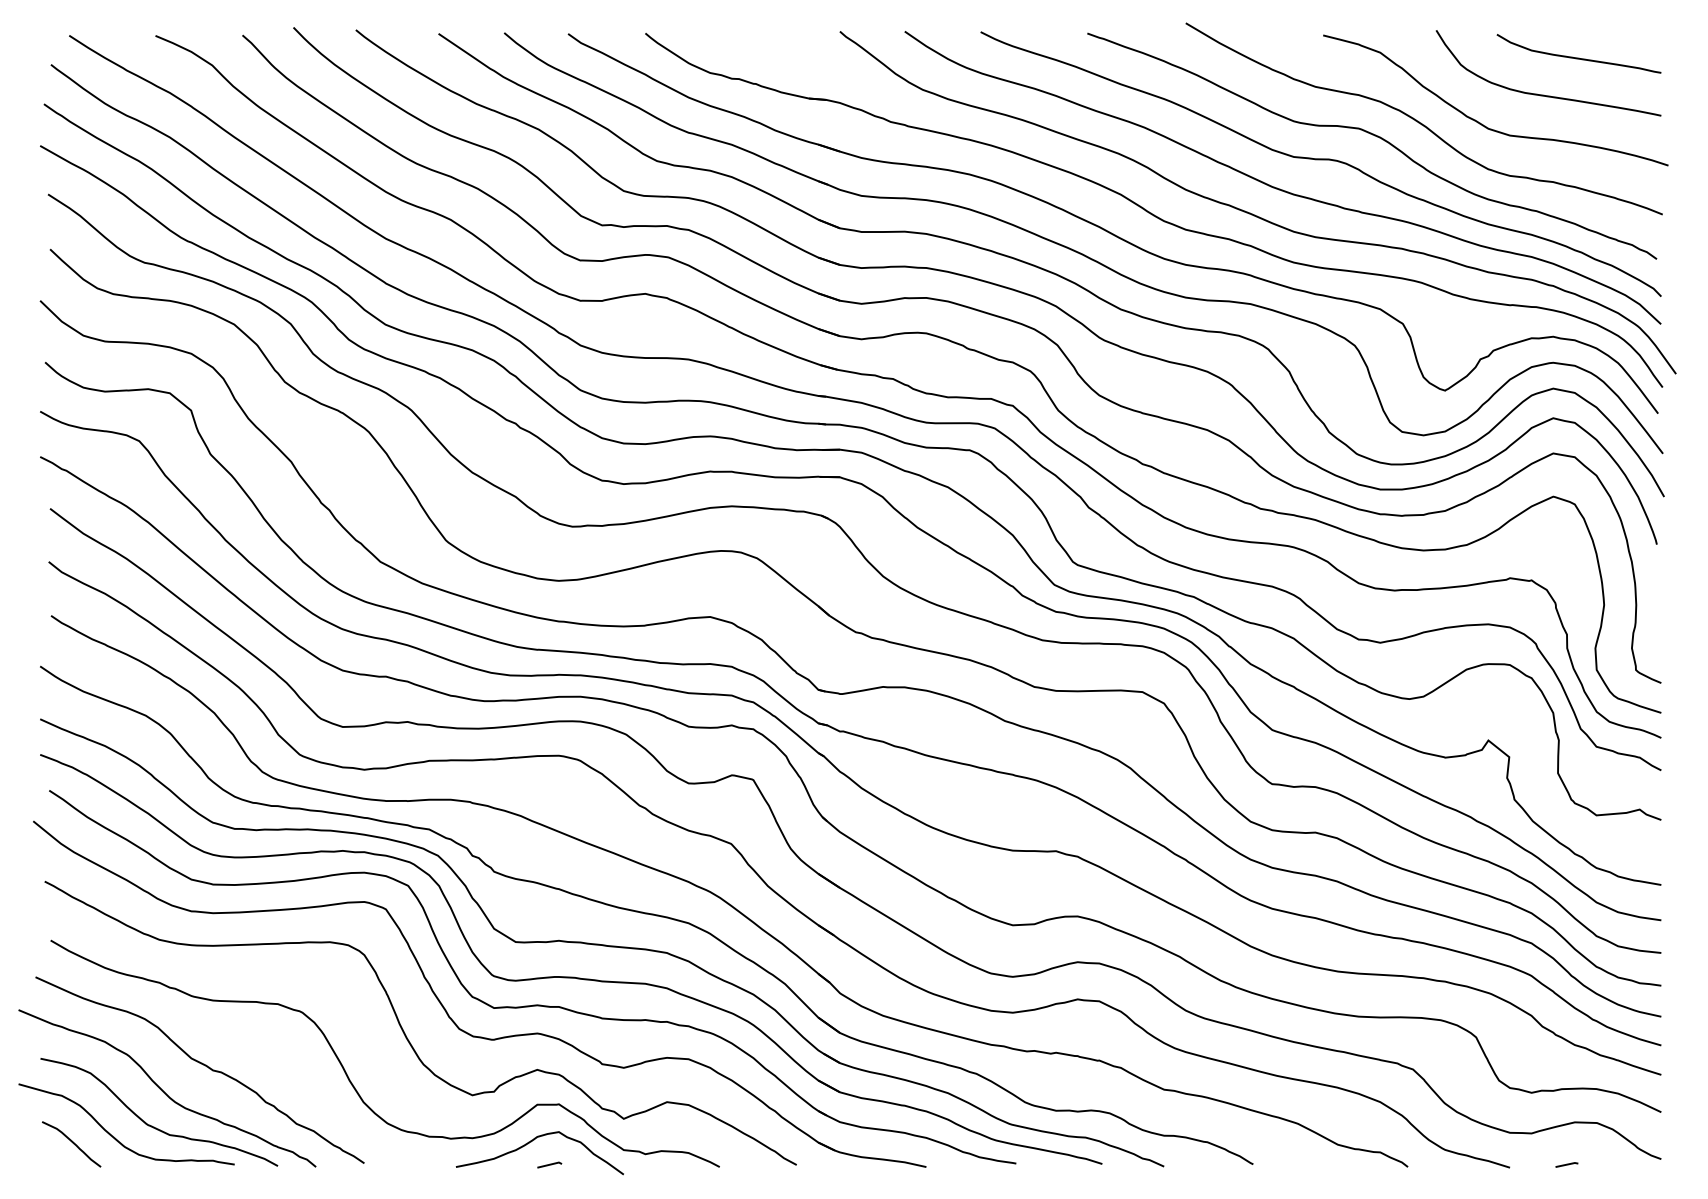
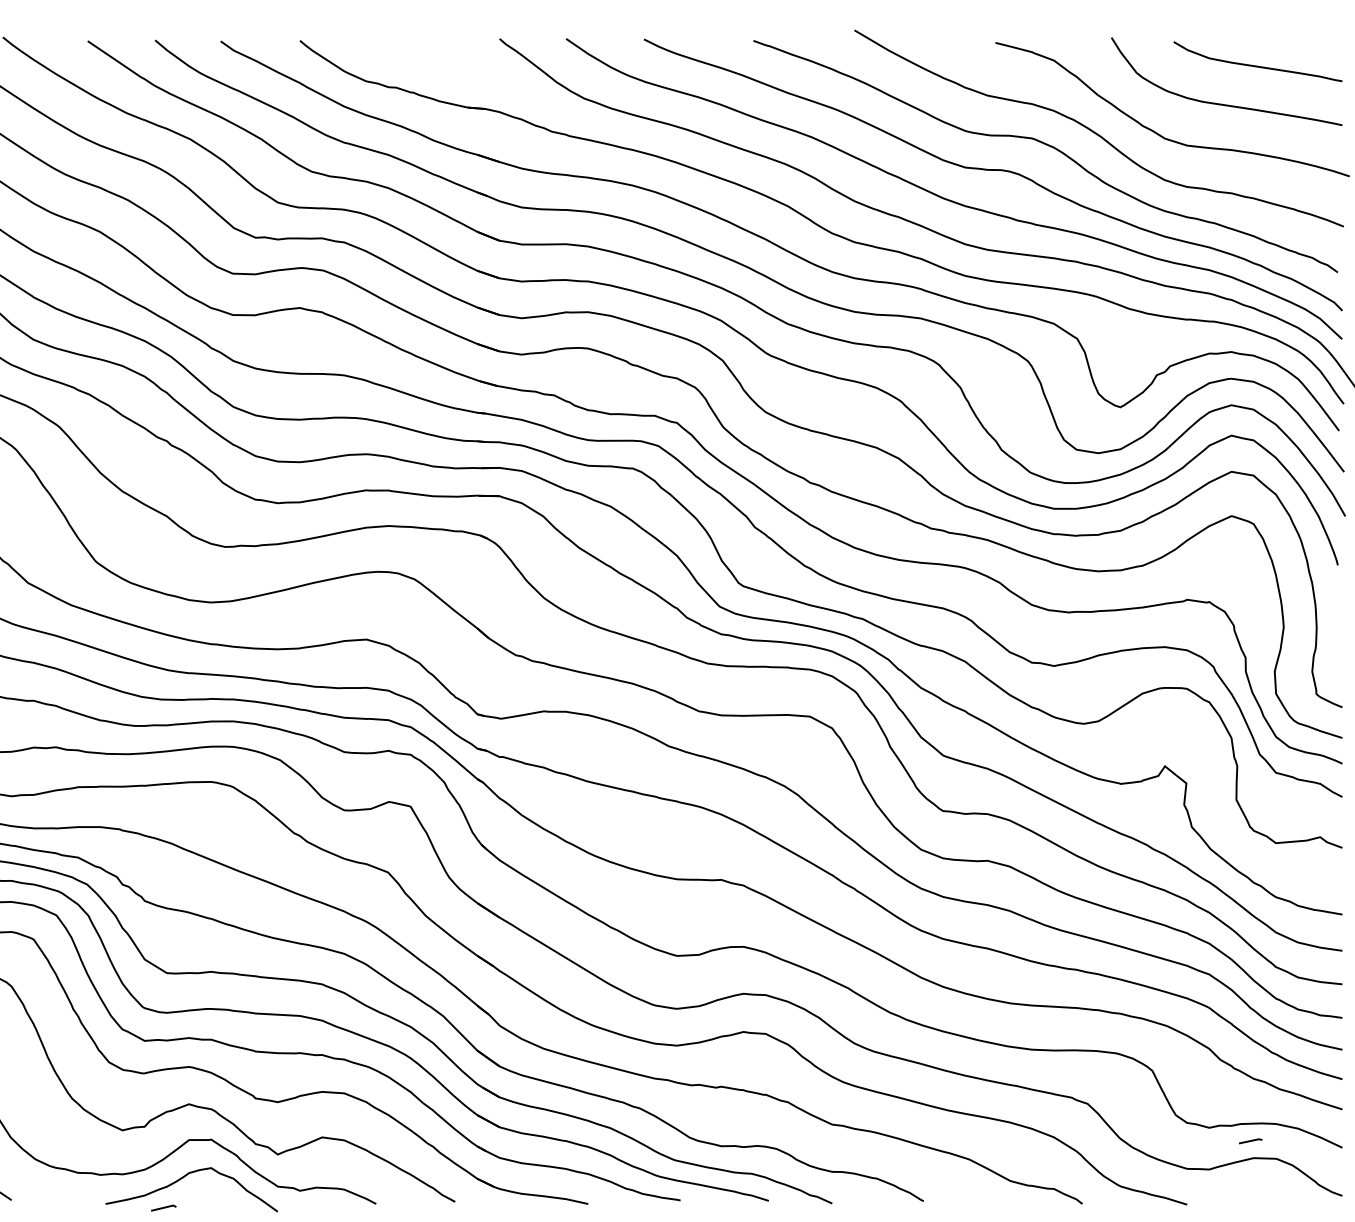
line: (549, 1164) -> (163, 1207), moved
line: (1566, 1164) -> (1250, 1140), moved

